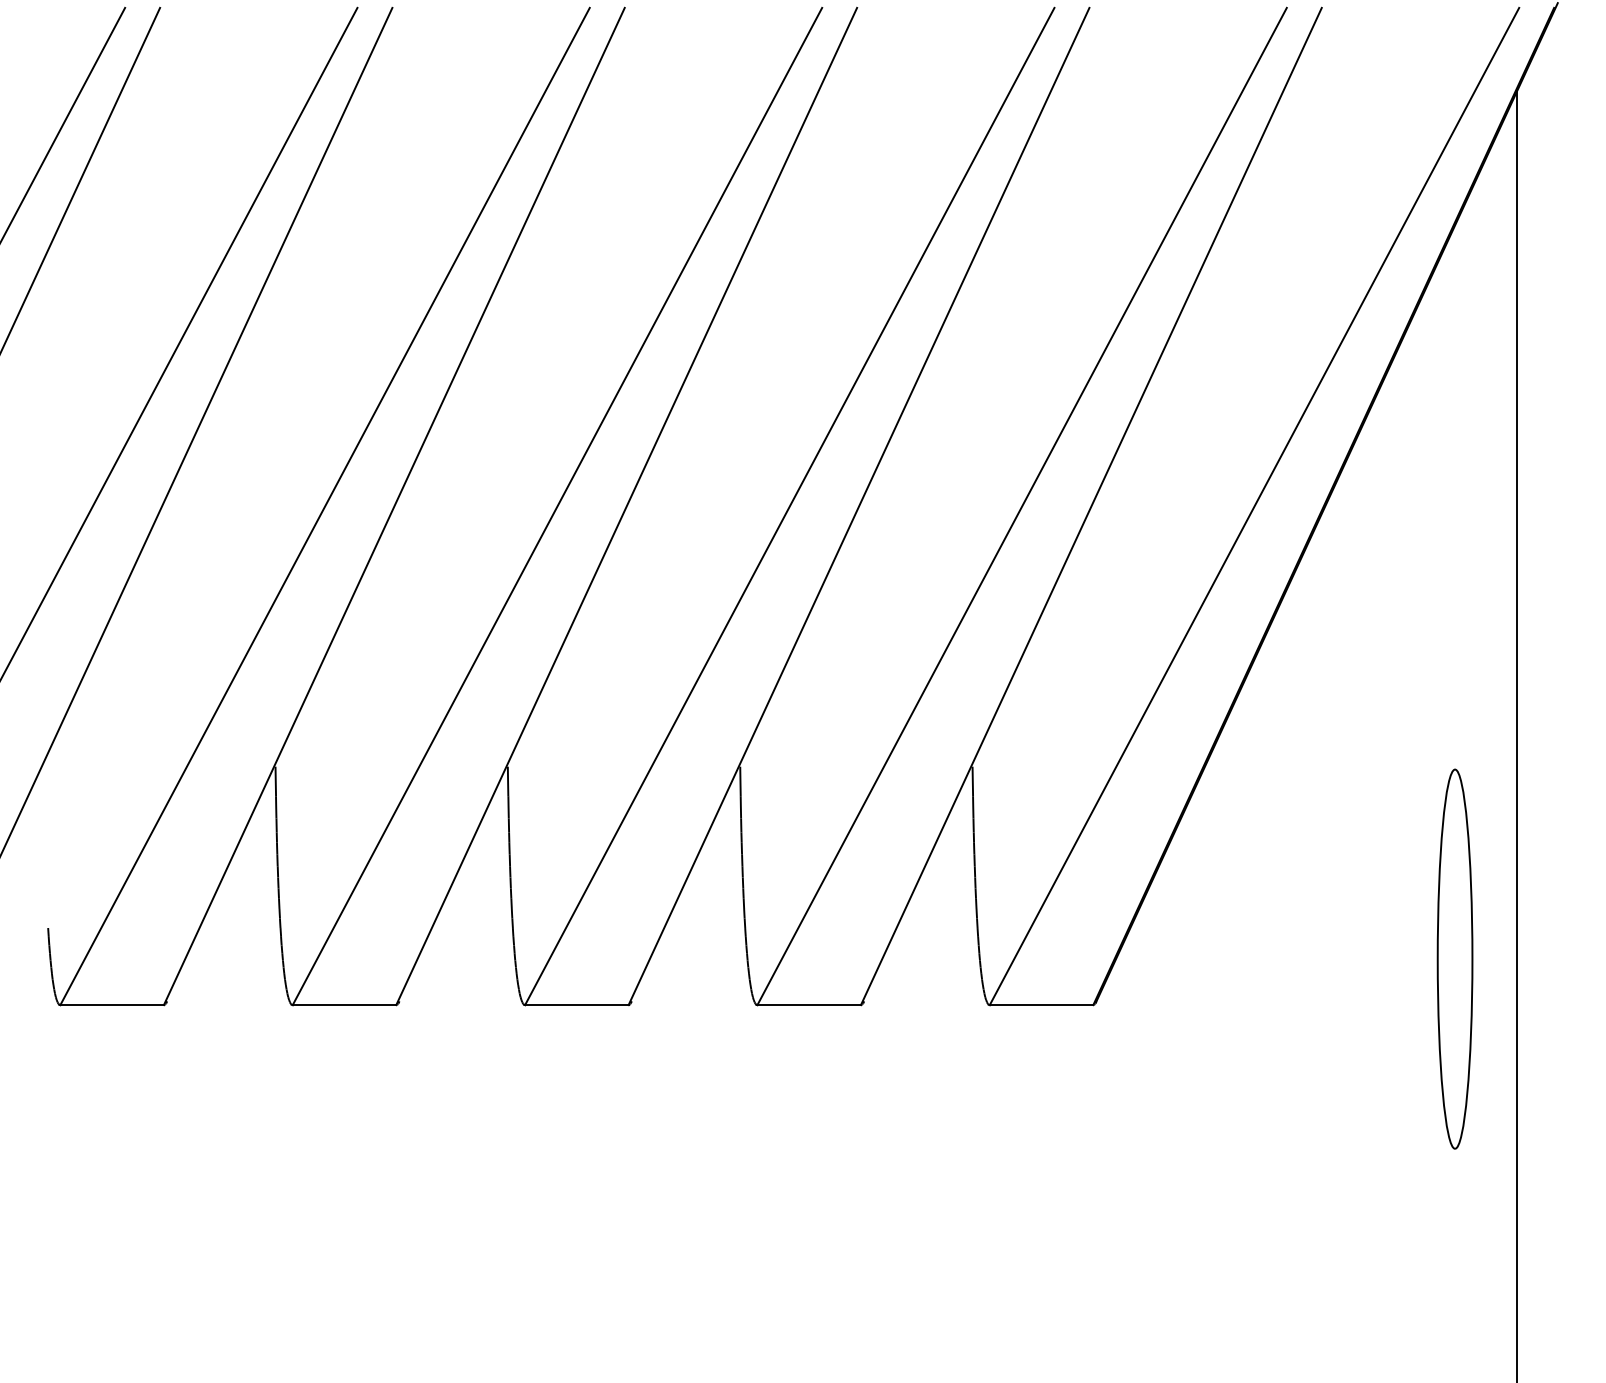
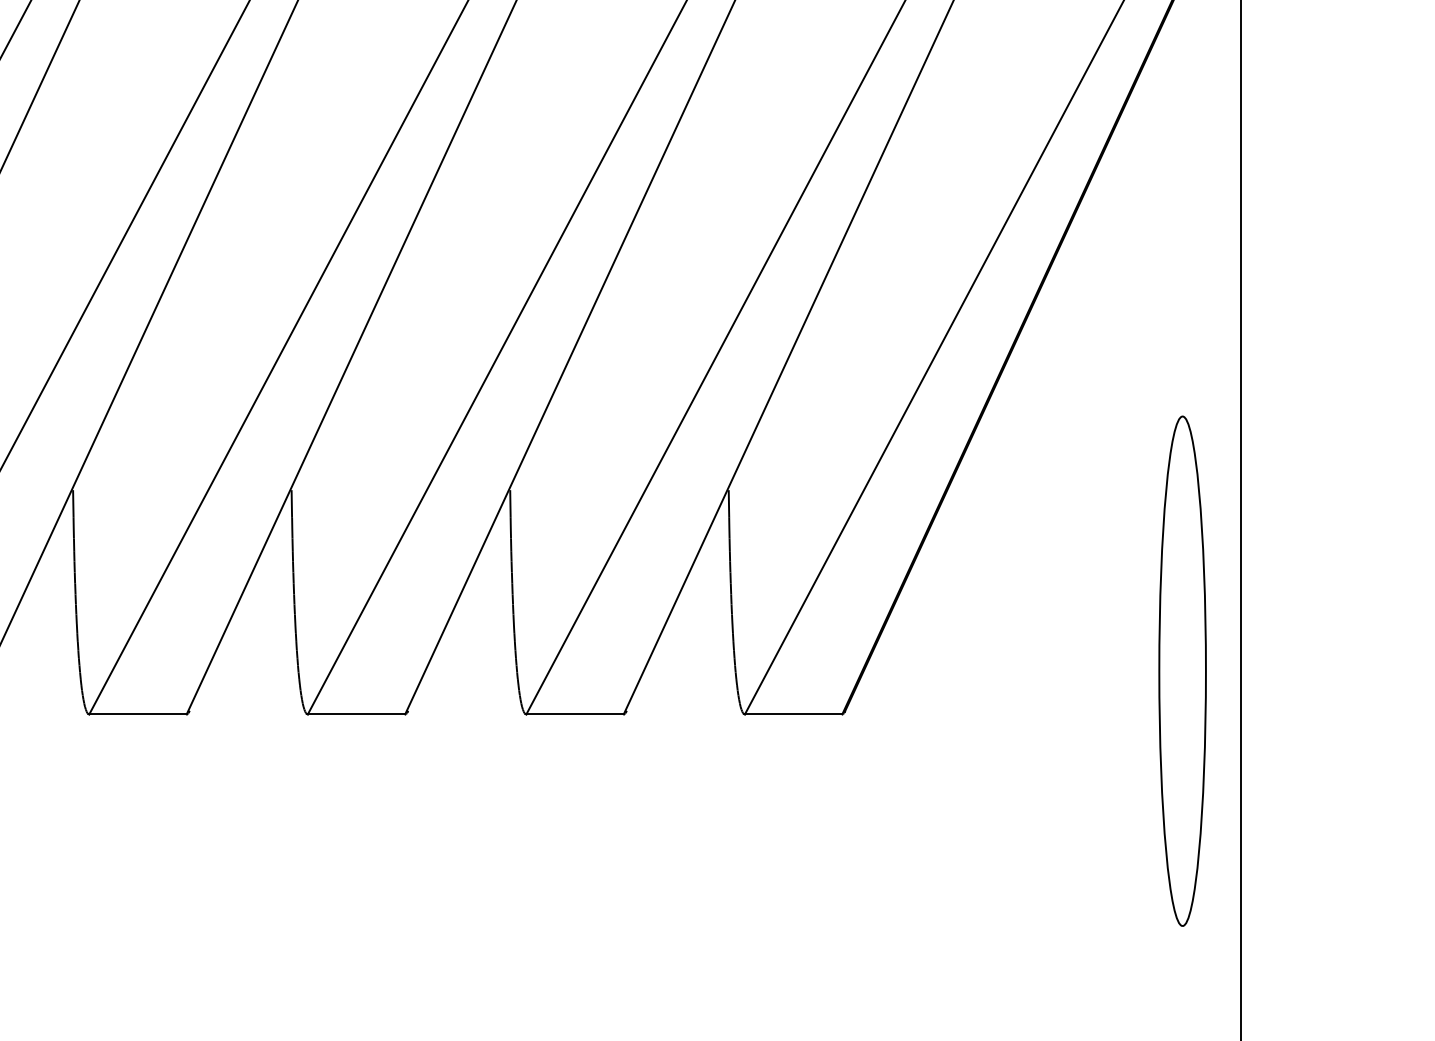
part: (1454, 958) -> (1182, 670), size x1.43

